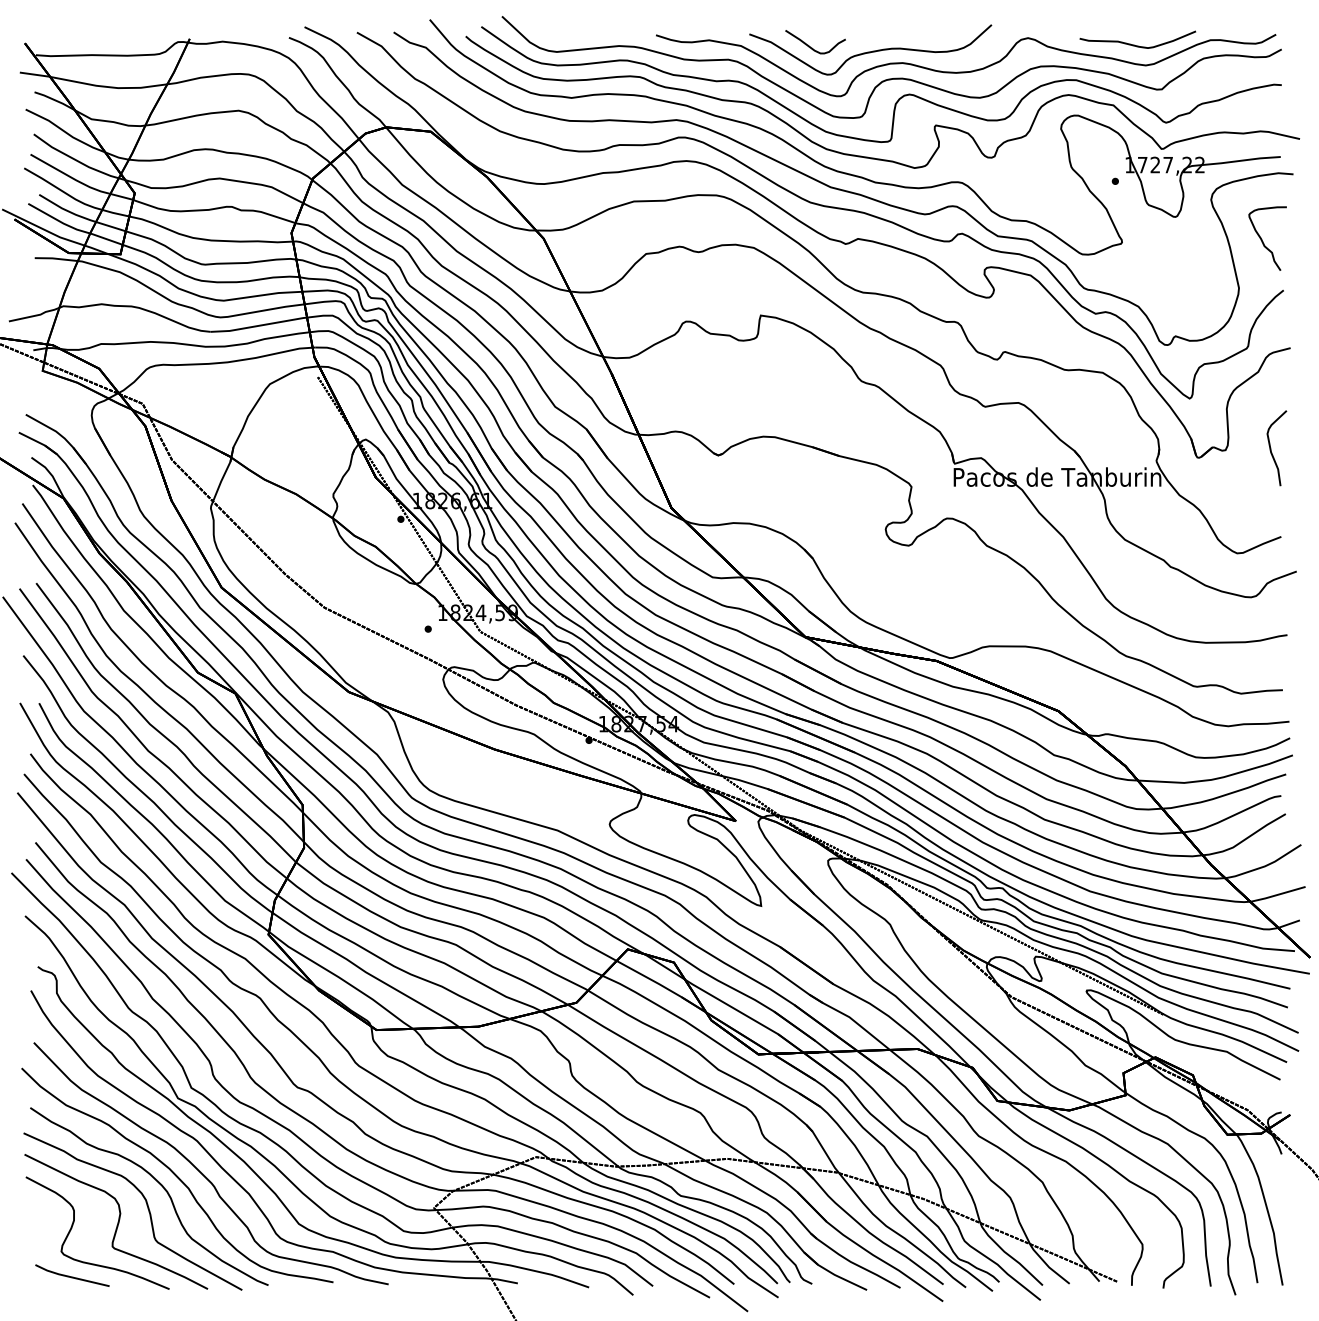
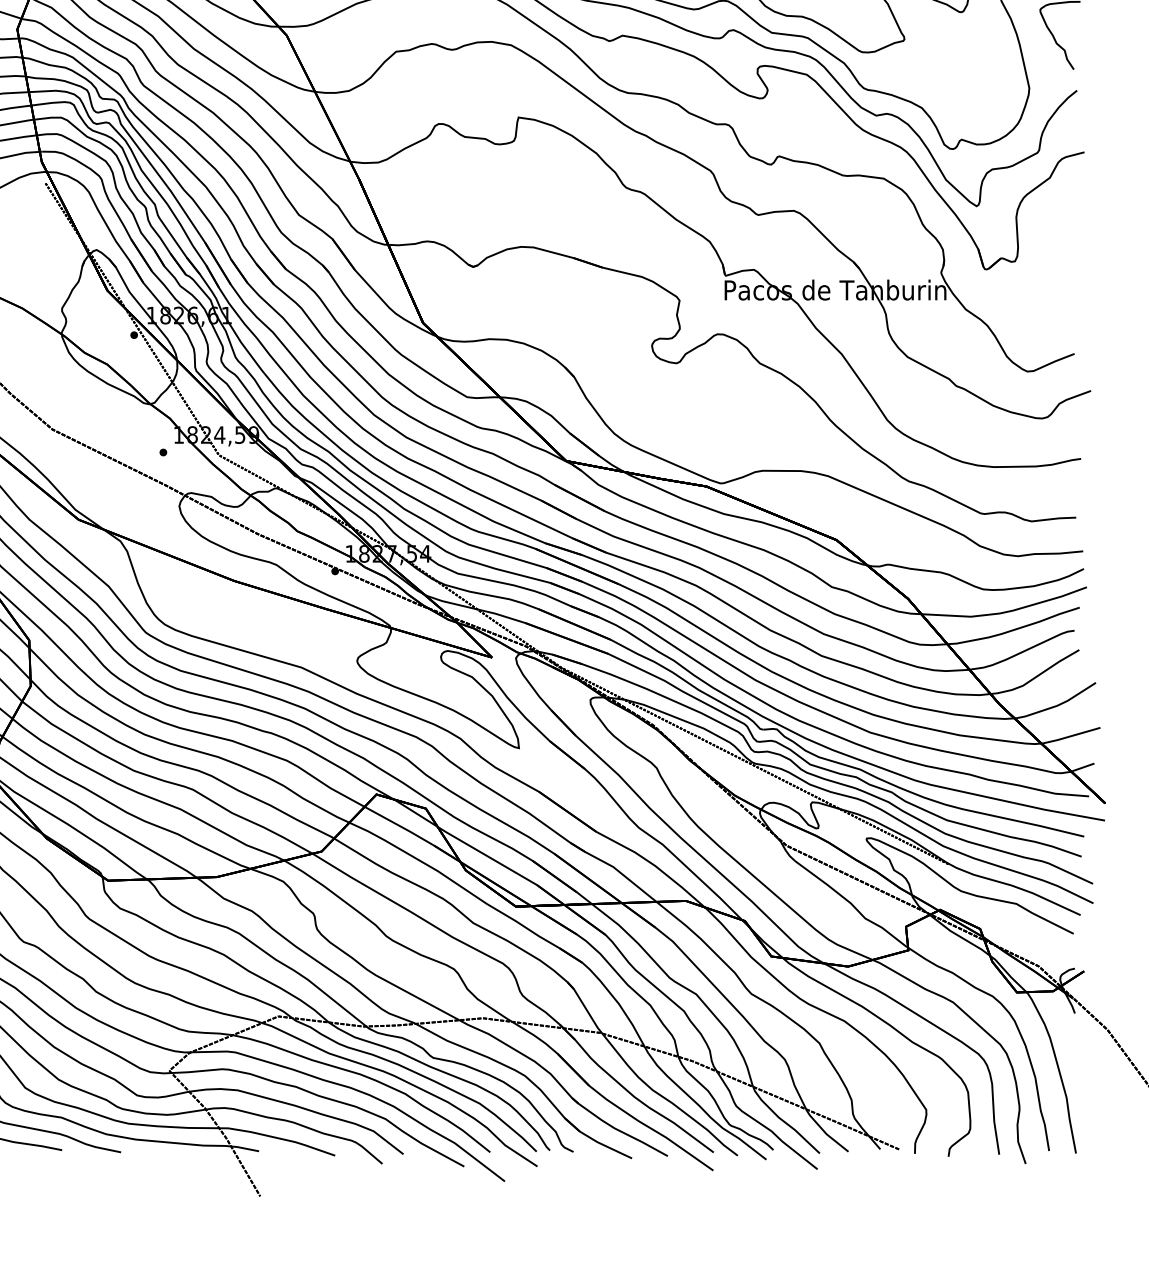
curve: (1271, 448) -> (1064, 259), removed

